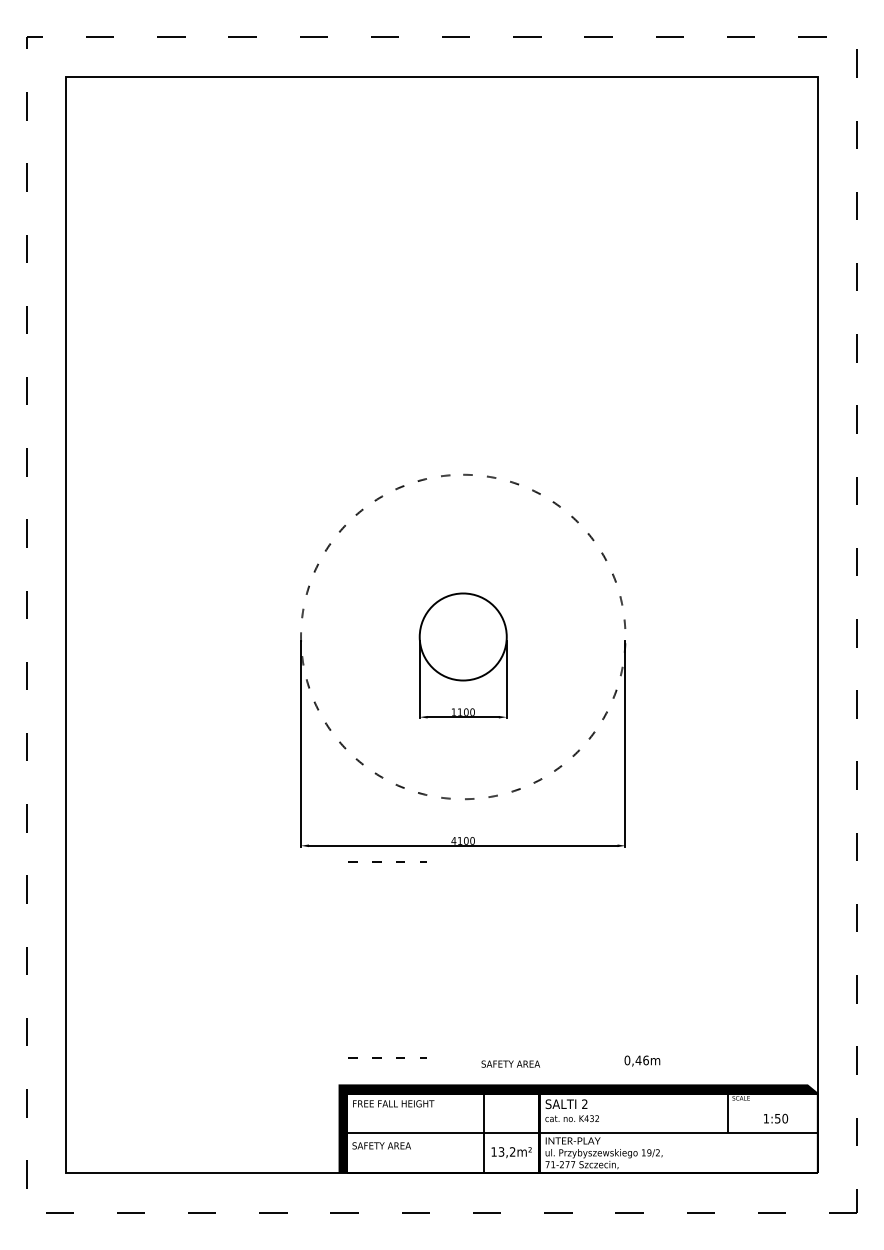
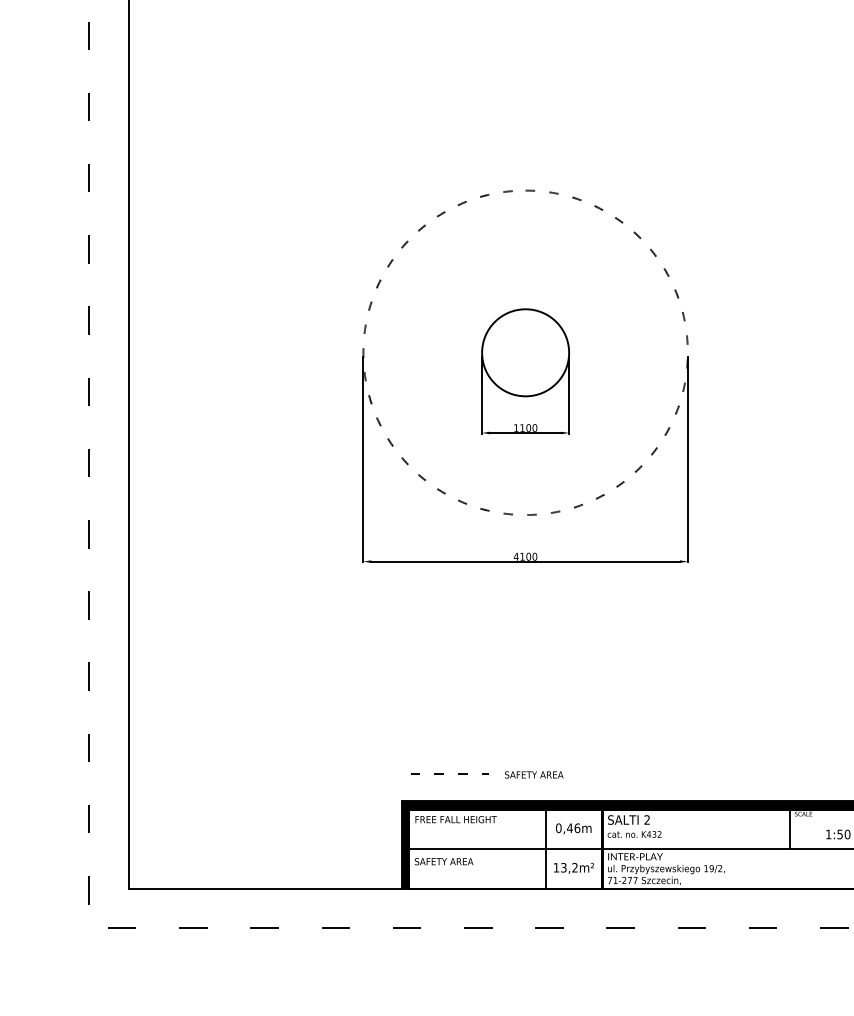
line: (381, 861) -> (443, 577), removed
text: (642, 1060) -> (573, 828), moved
text: (510, 1063) -> (533, 774), moved

